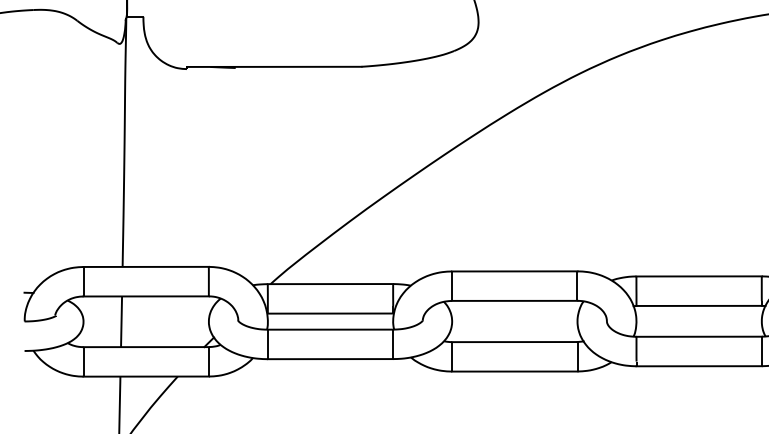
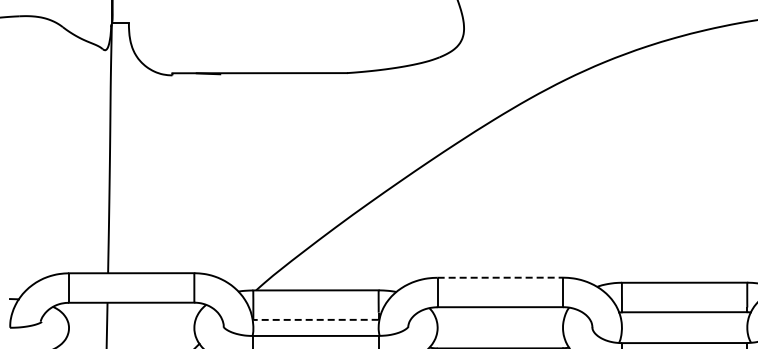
line: (514, 271) -> (499, 277), solid -> dashed
line: (330, 313) -> (315, 319), solid -> dashed

